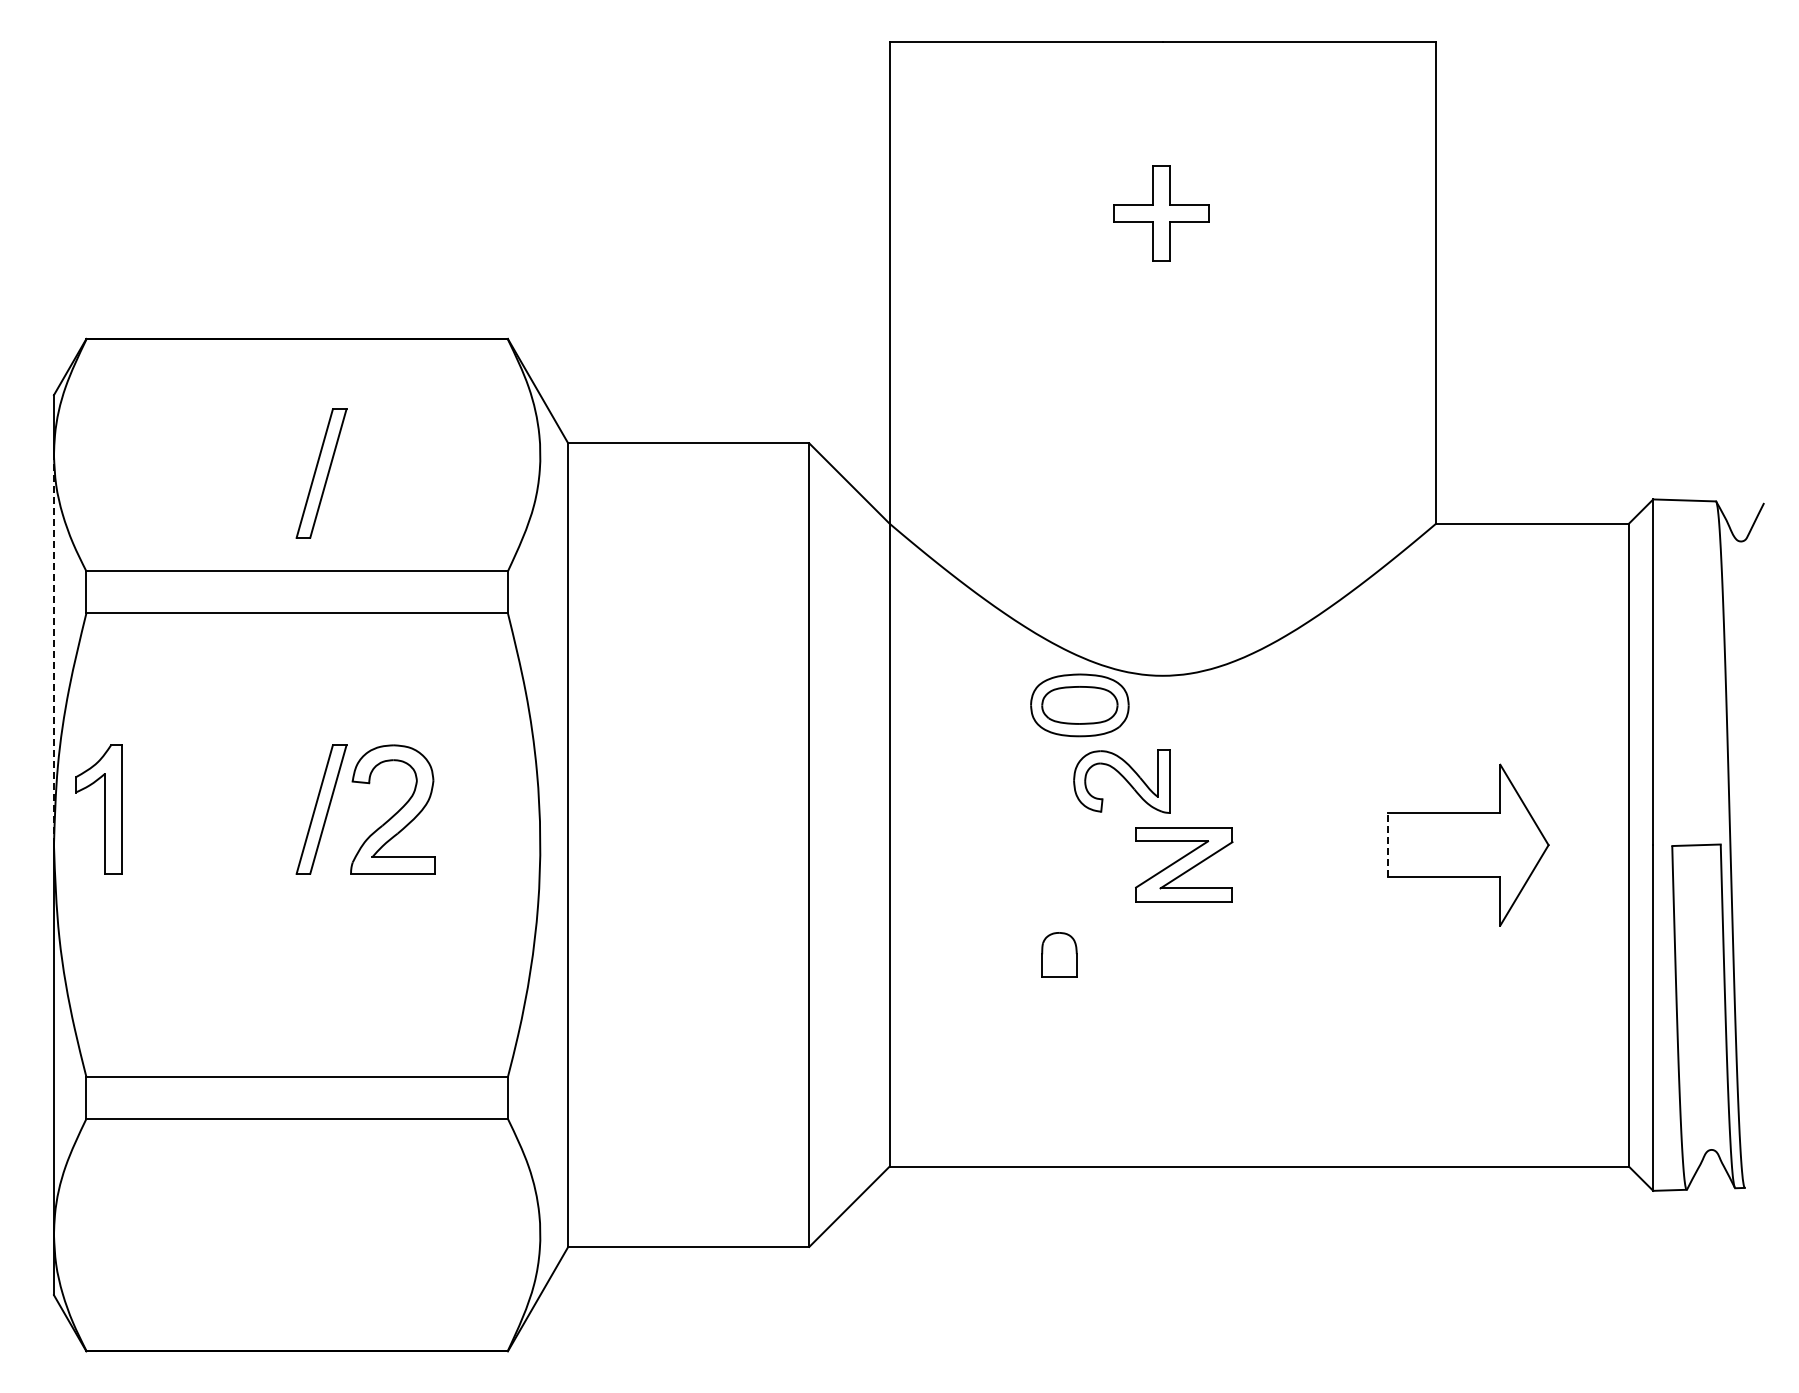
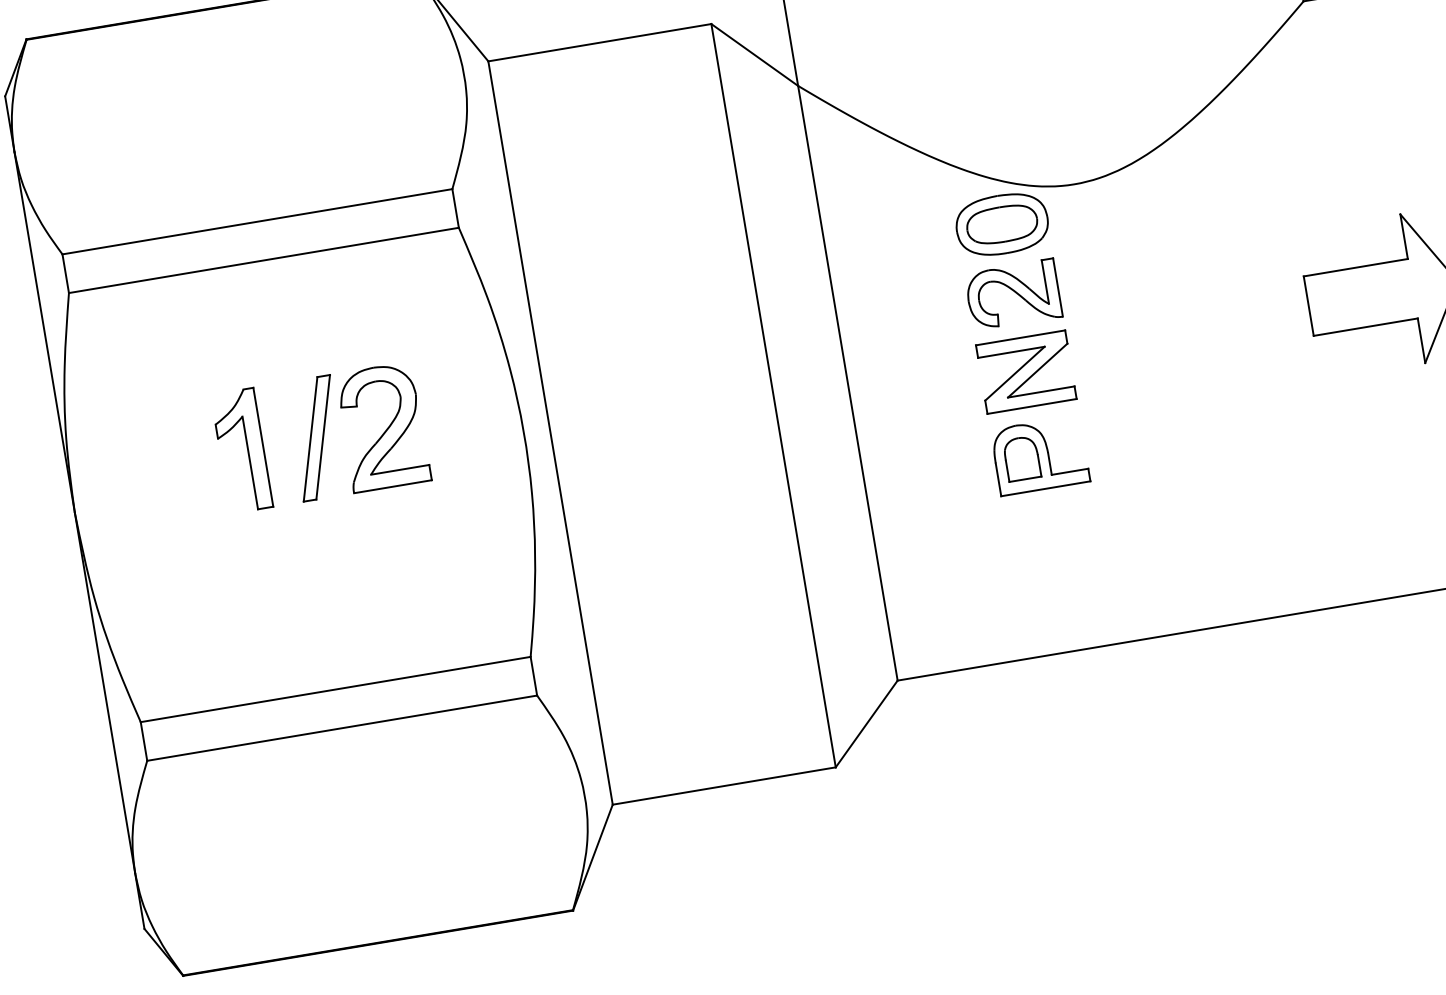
part: (321, 473) -> (264, 127), removed
line: (53, 650) -> (44, 332), dashed -> solid
part: (1121, 781) -> (1012, 295), moved
part: (98, 809) -> (241, 450), moved
line: (1387, 844) -> (1308, 305), dashed -> solid
part: (1184, 864) -> (1026, 371), moved
part: (1078, 954) -> (1039, 455), added

